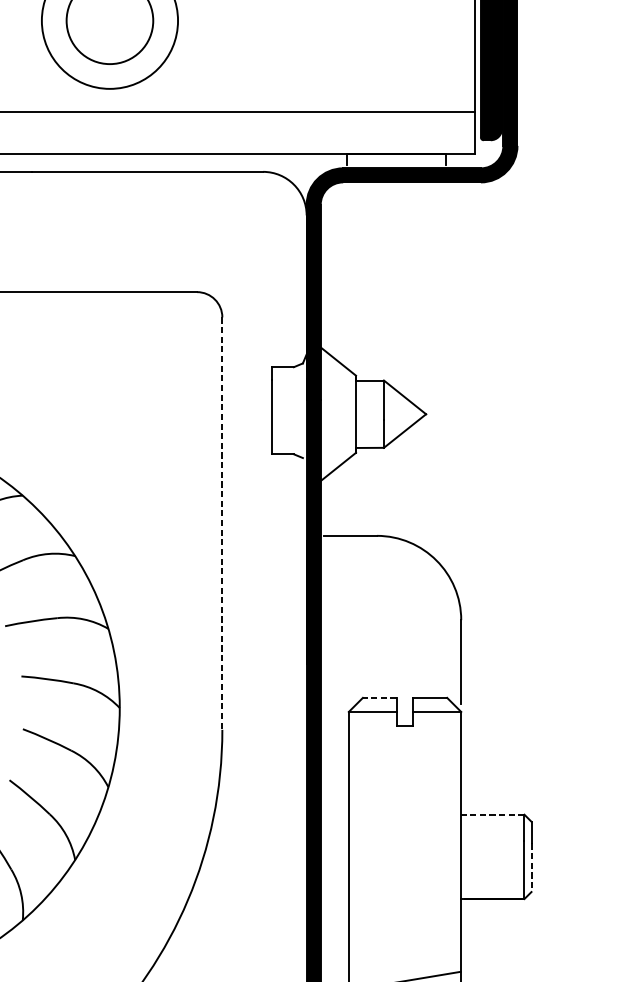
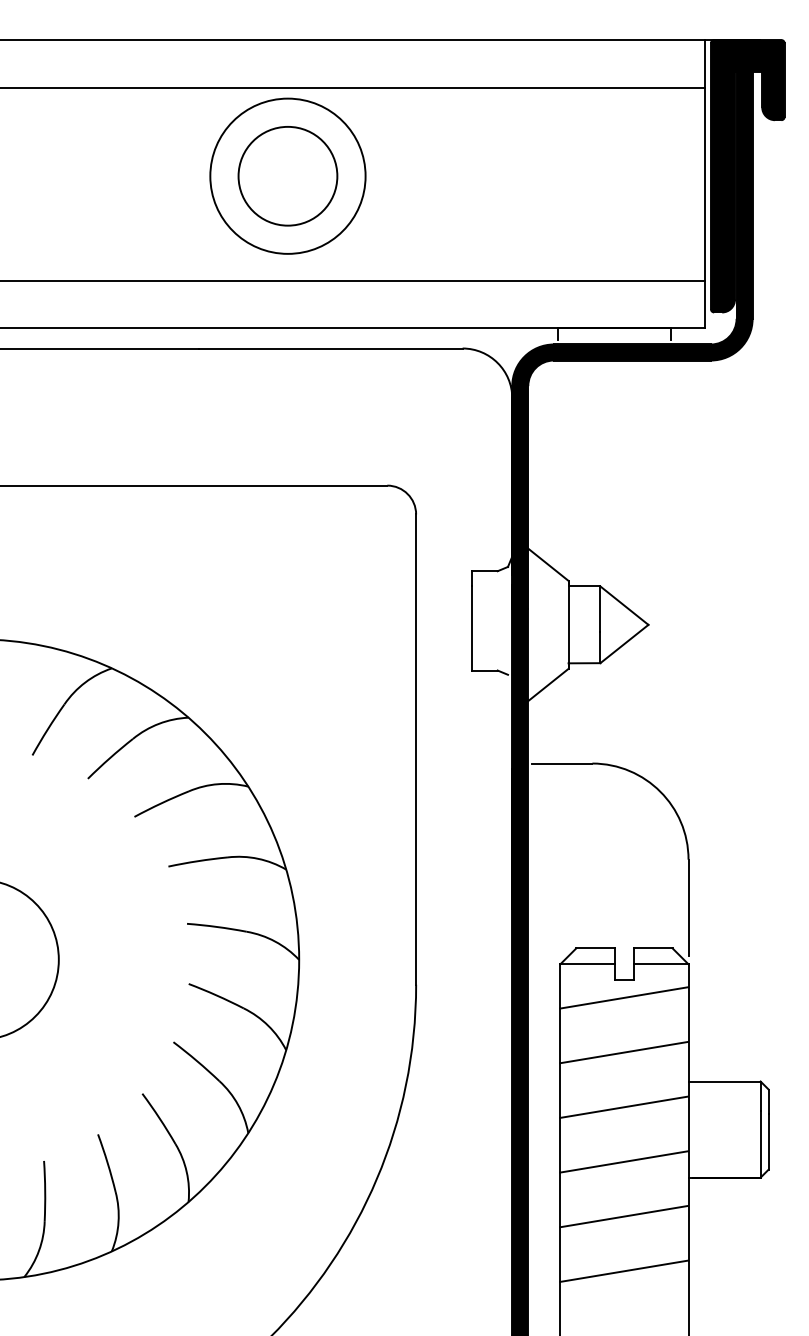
line: (222, 524) -> (416, 750), dashed -> solid
line: (379, 698) -> (595, 948), dashed -> solid
line: (404, 741) -> (623, 997), added
line: (404, 789) -> (623, 1052), added
line: (492, 814) -> (724, 1081), dashed -> solid
line: (404, 836) -> (623, 1106), added
line: (531, 867) -> (768, 1141), dashed -> solid
line: (404, 884) -> (623, 1161), added
line: (404, 933) -> (623, 1216), added

